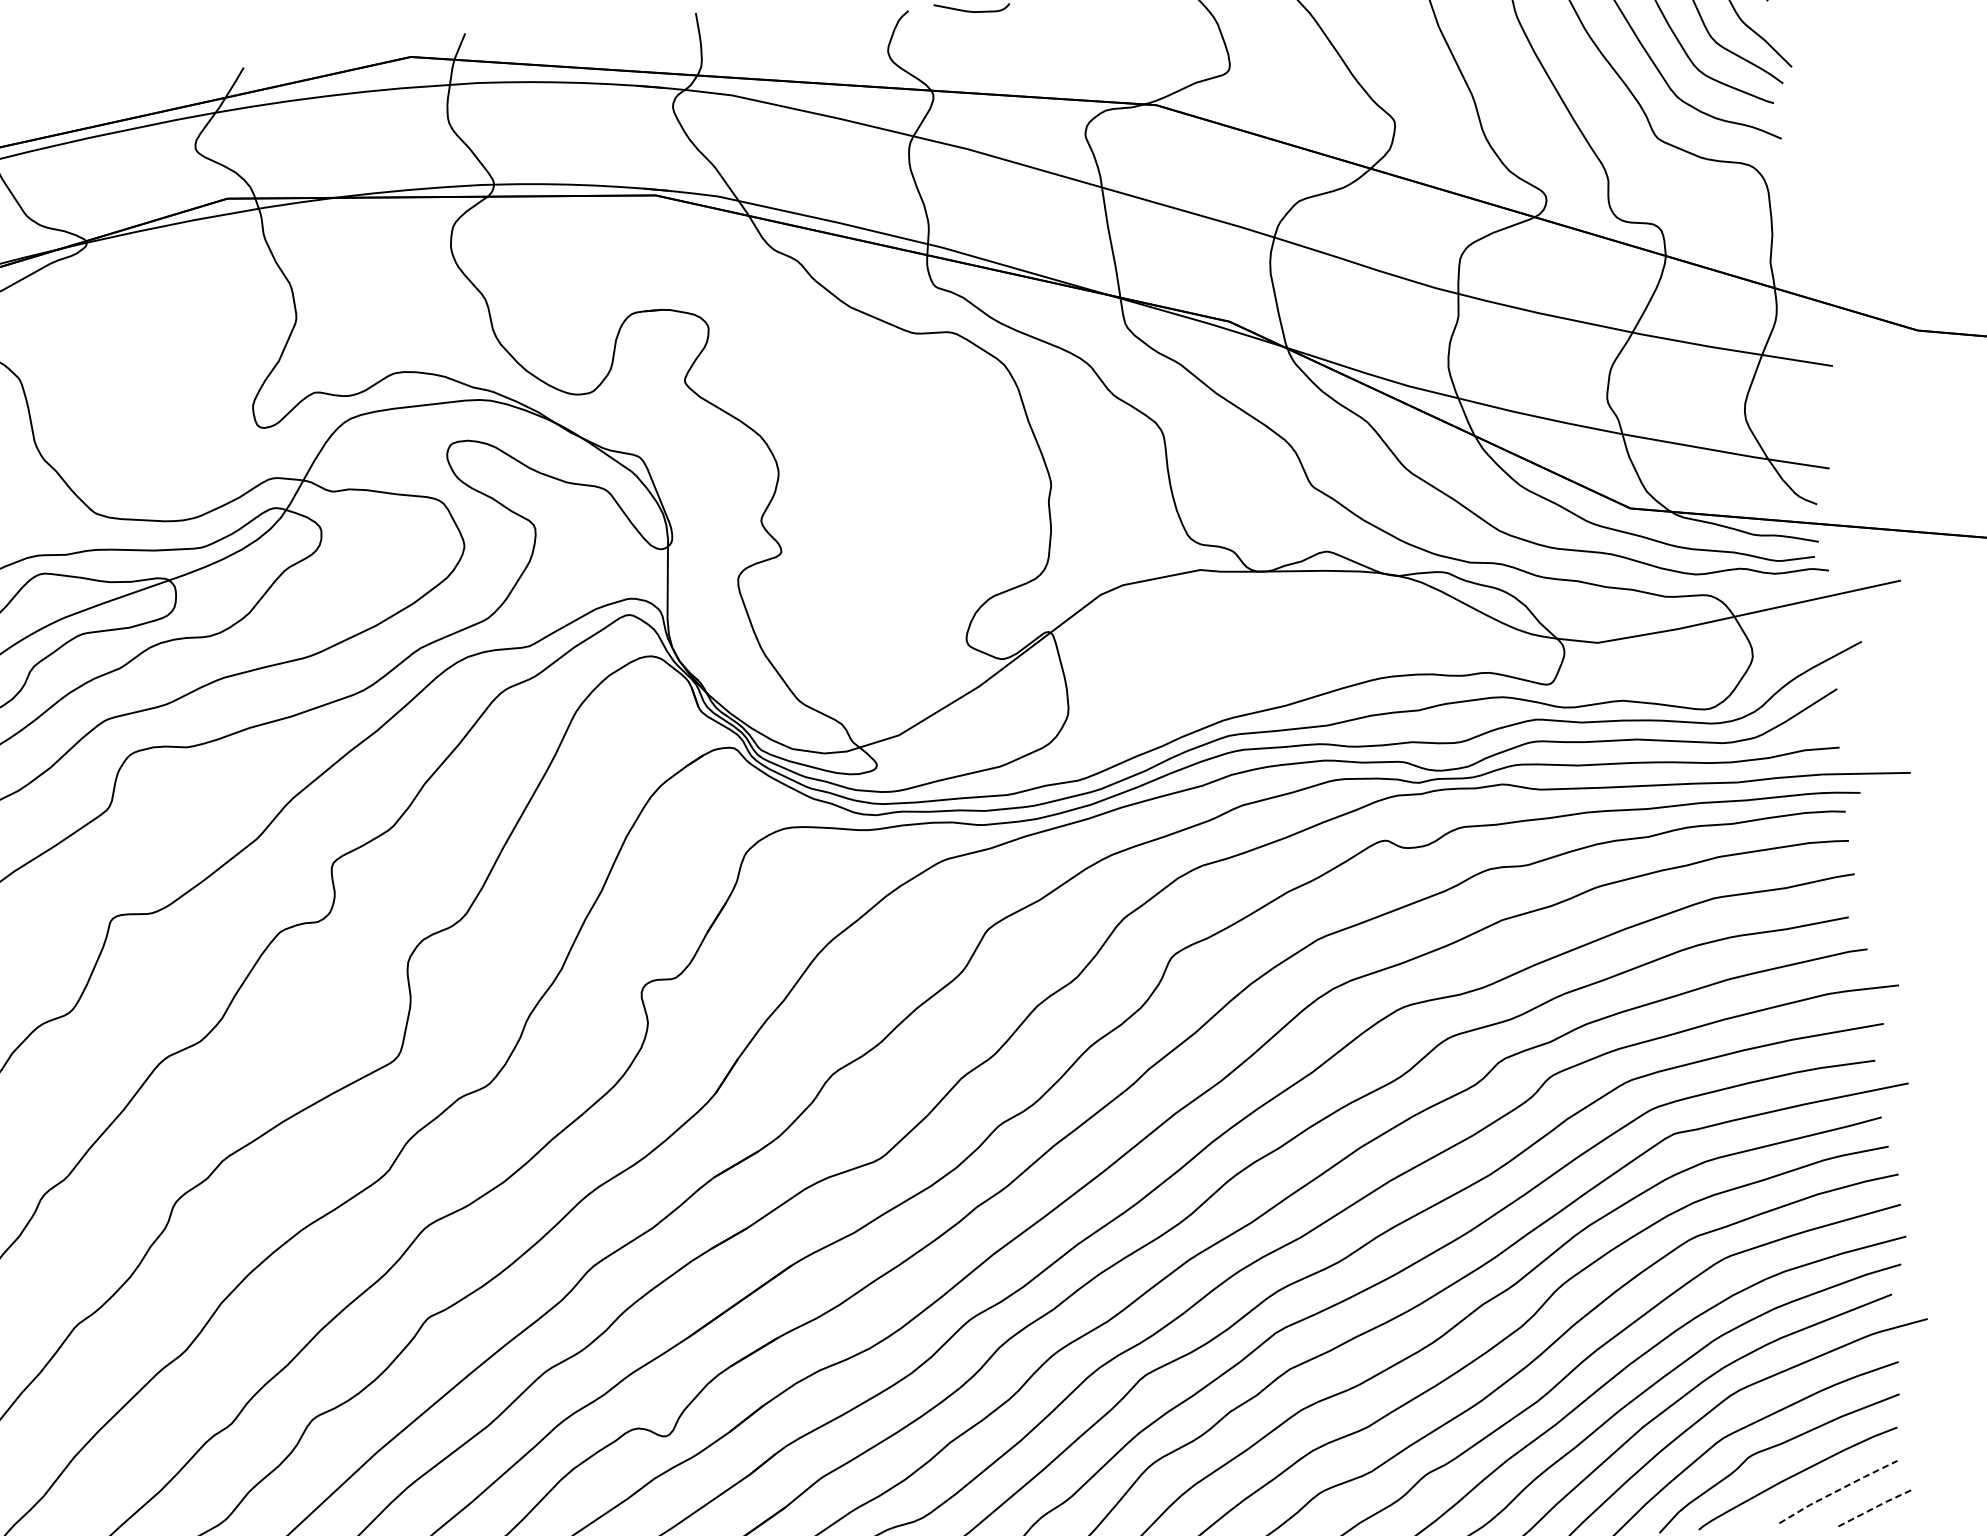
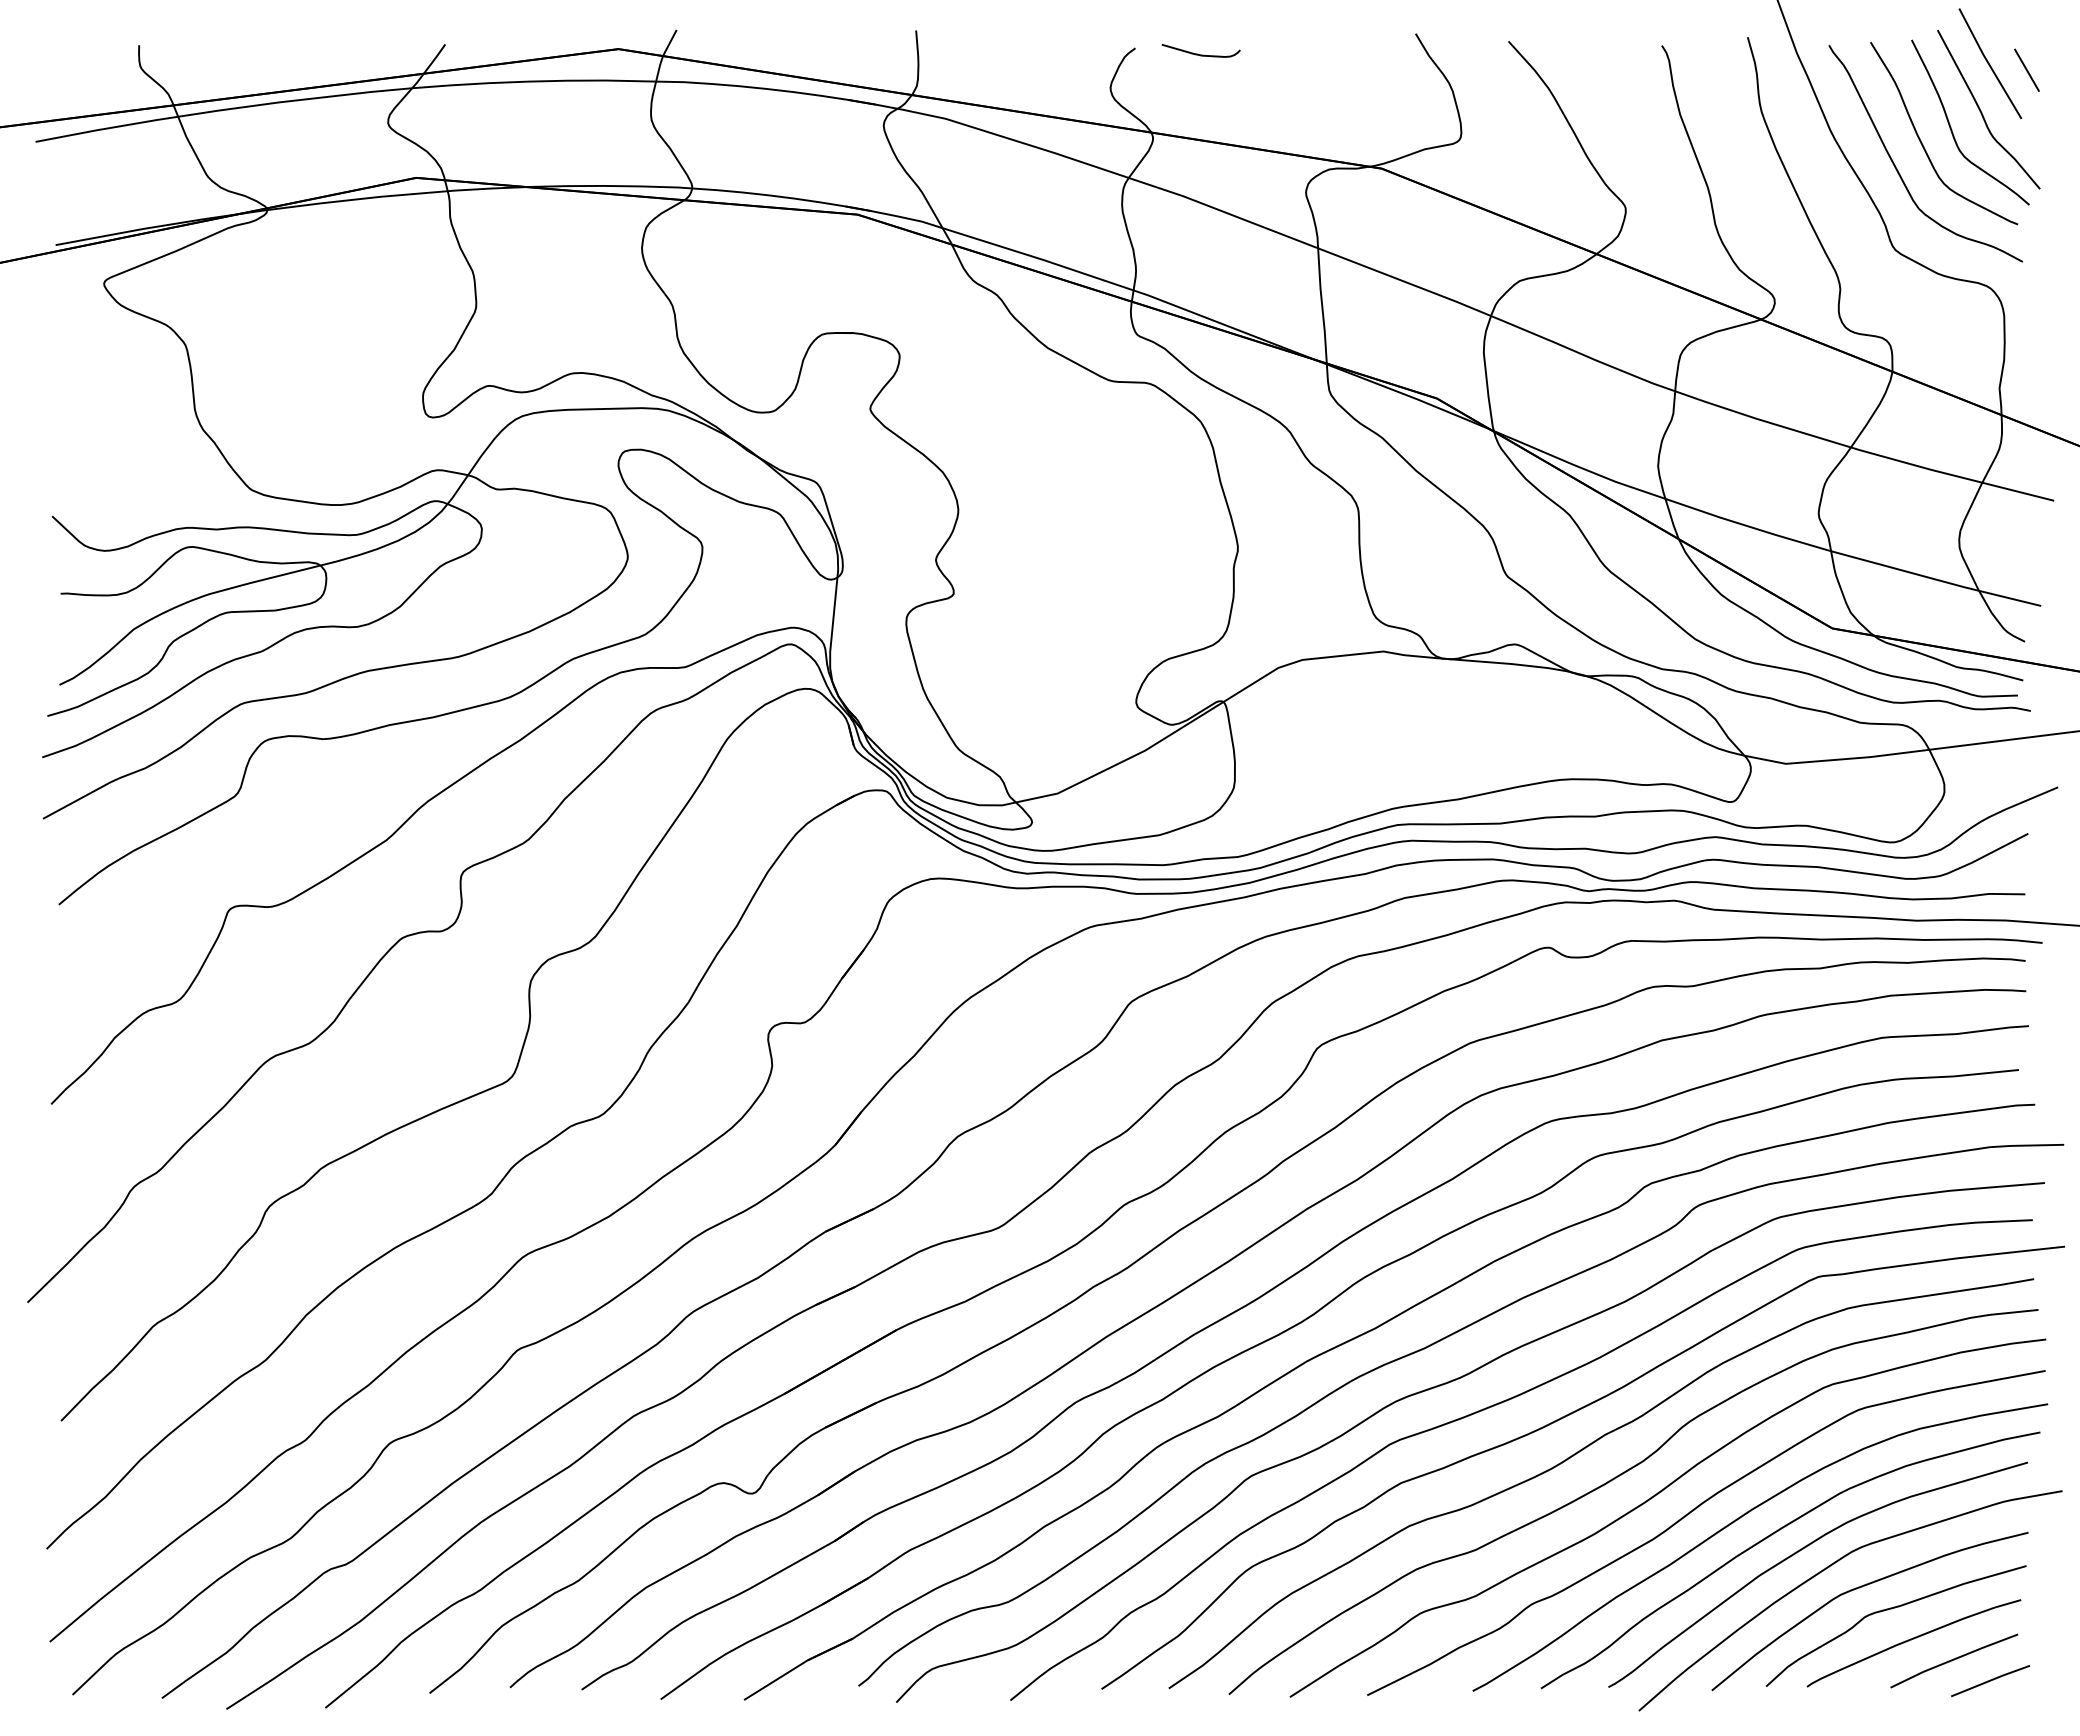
line: (1837, 1490) -> (1953, 1659), dashed -> solid
line: (1874, 1507) -> (1990, 1680), dashed -> solid

